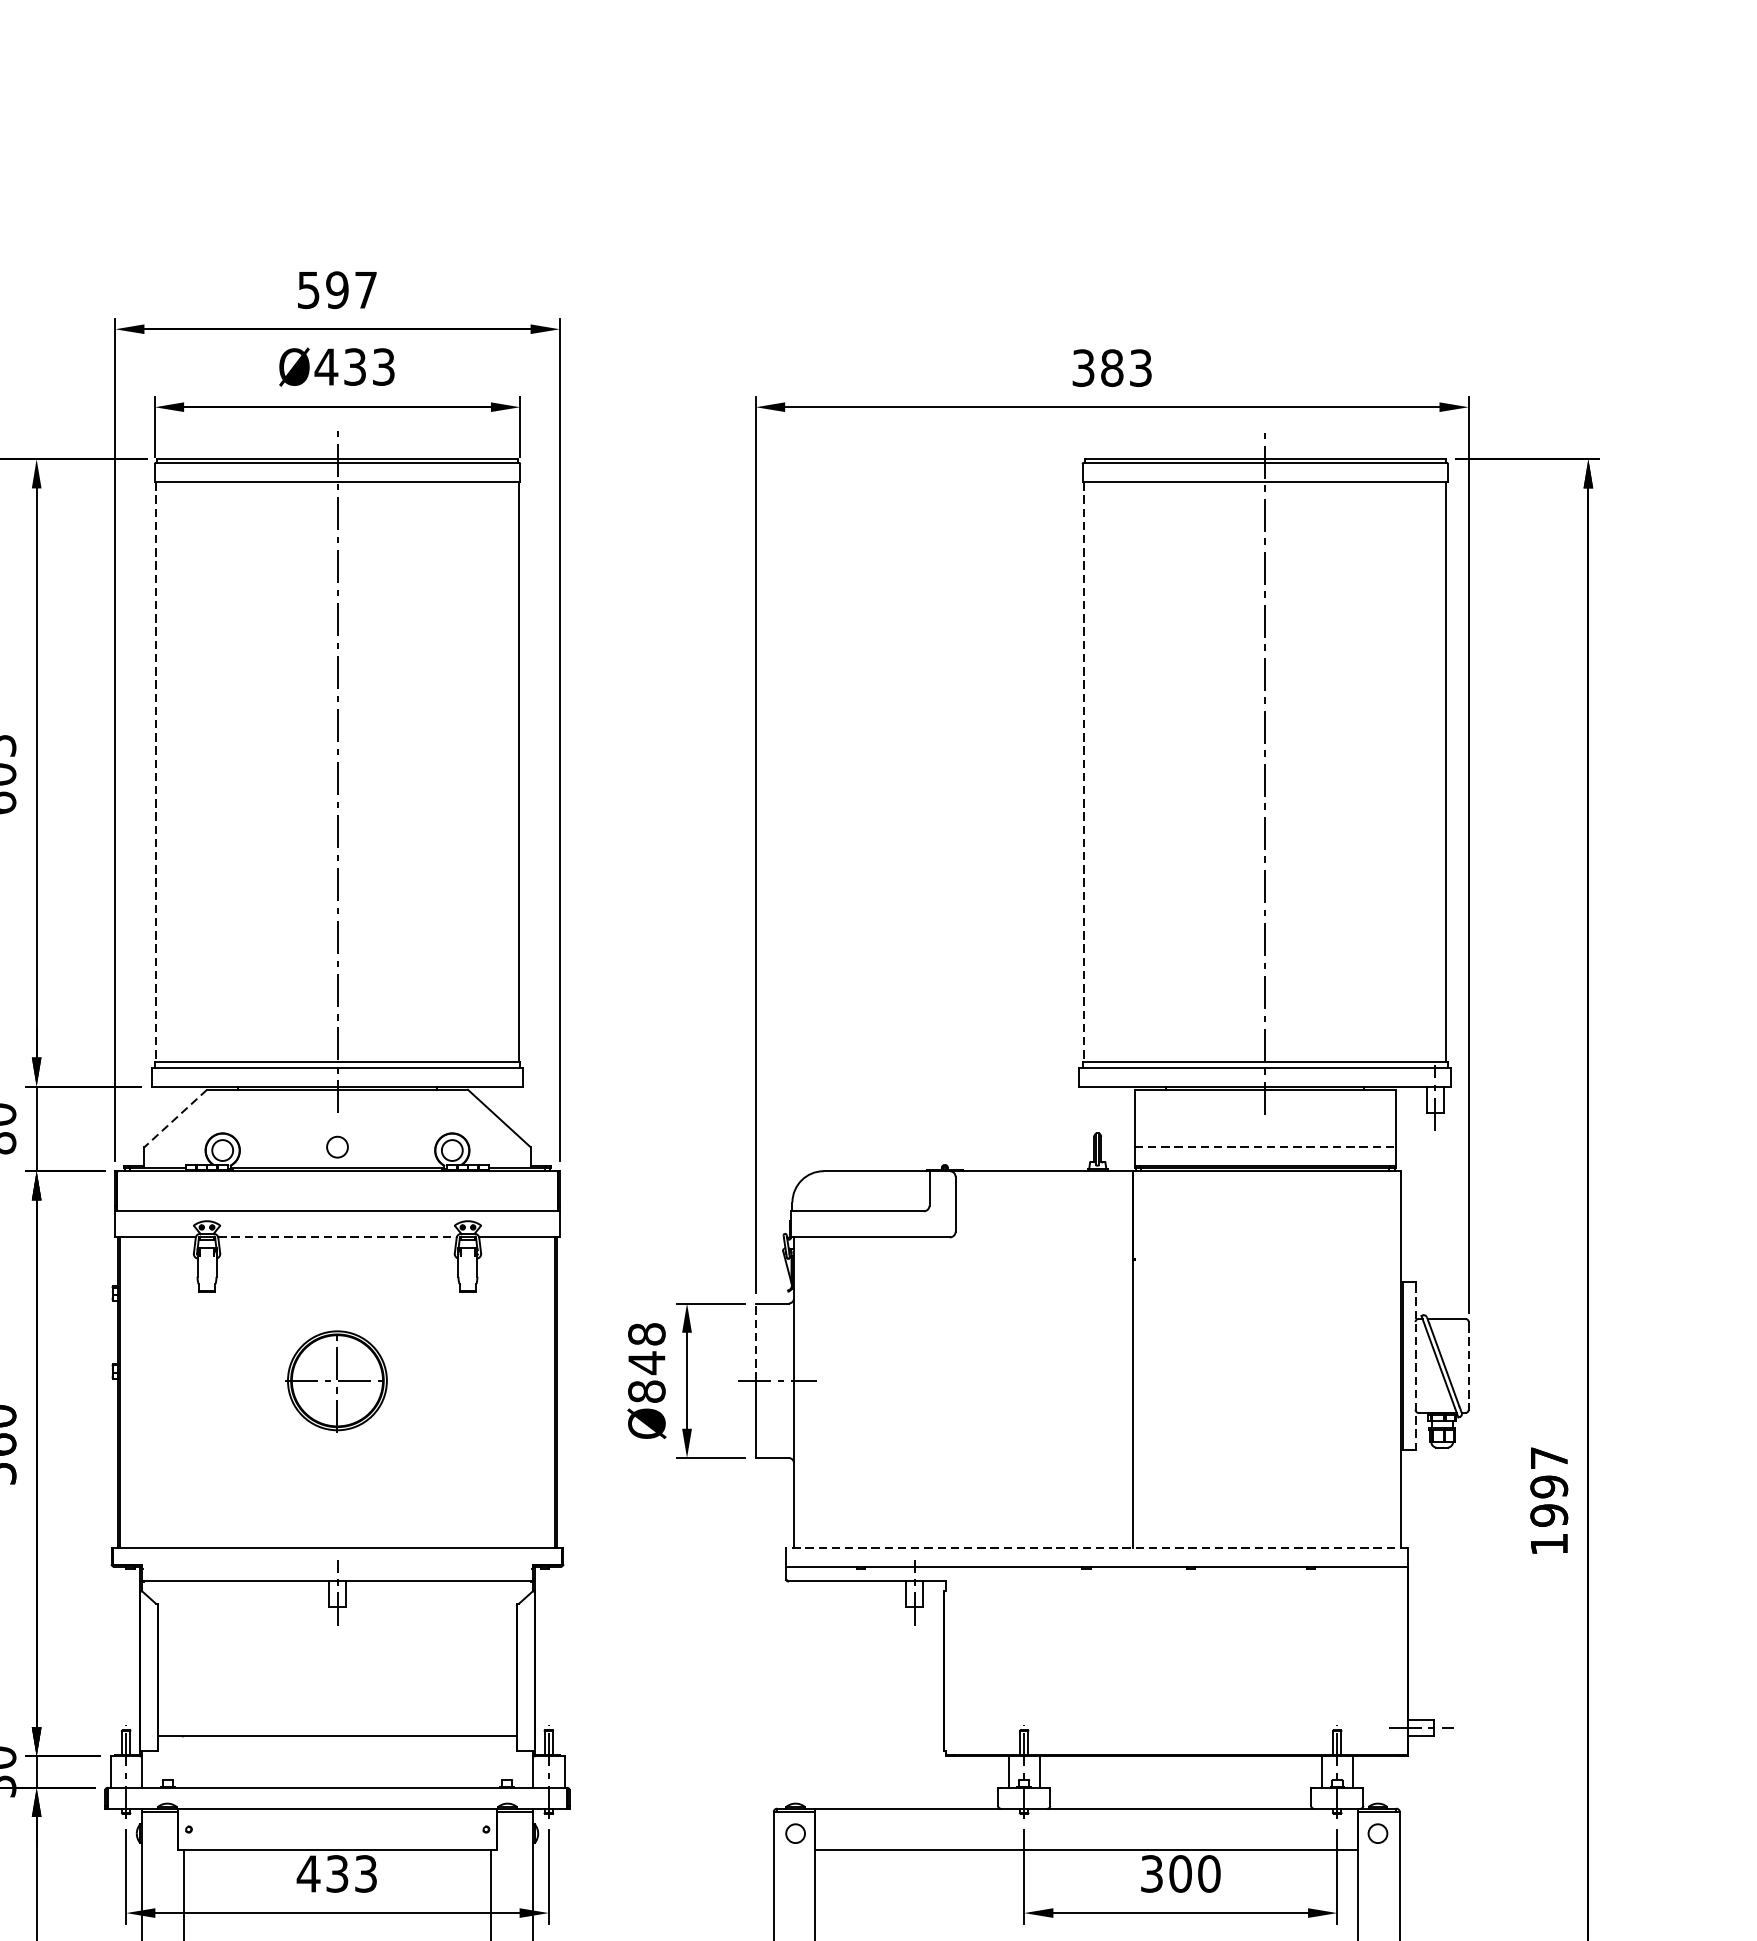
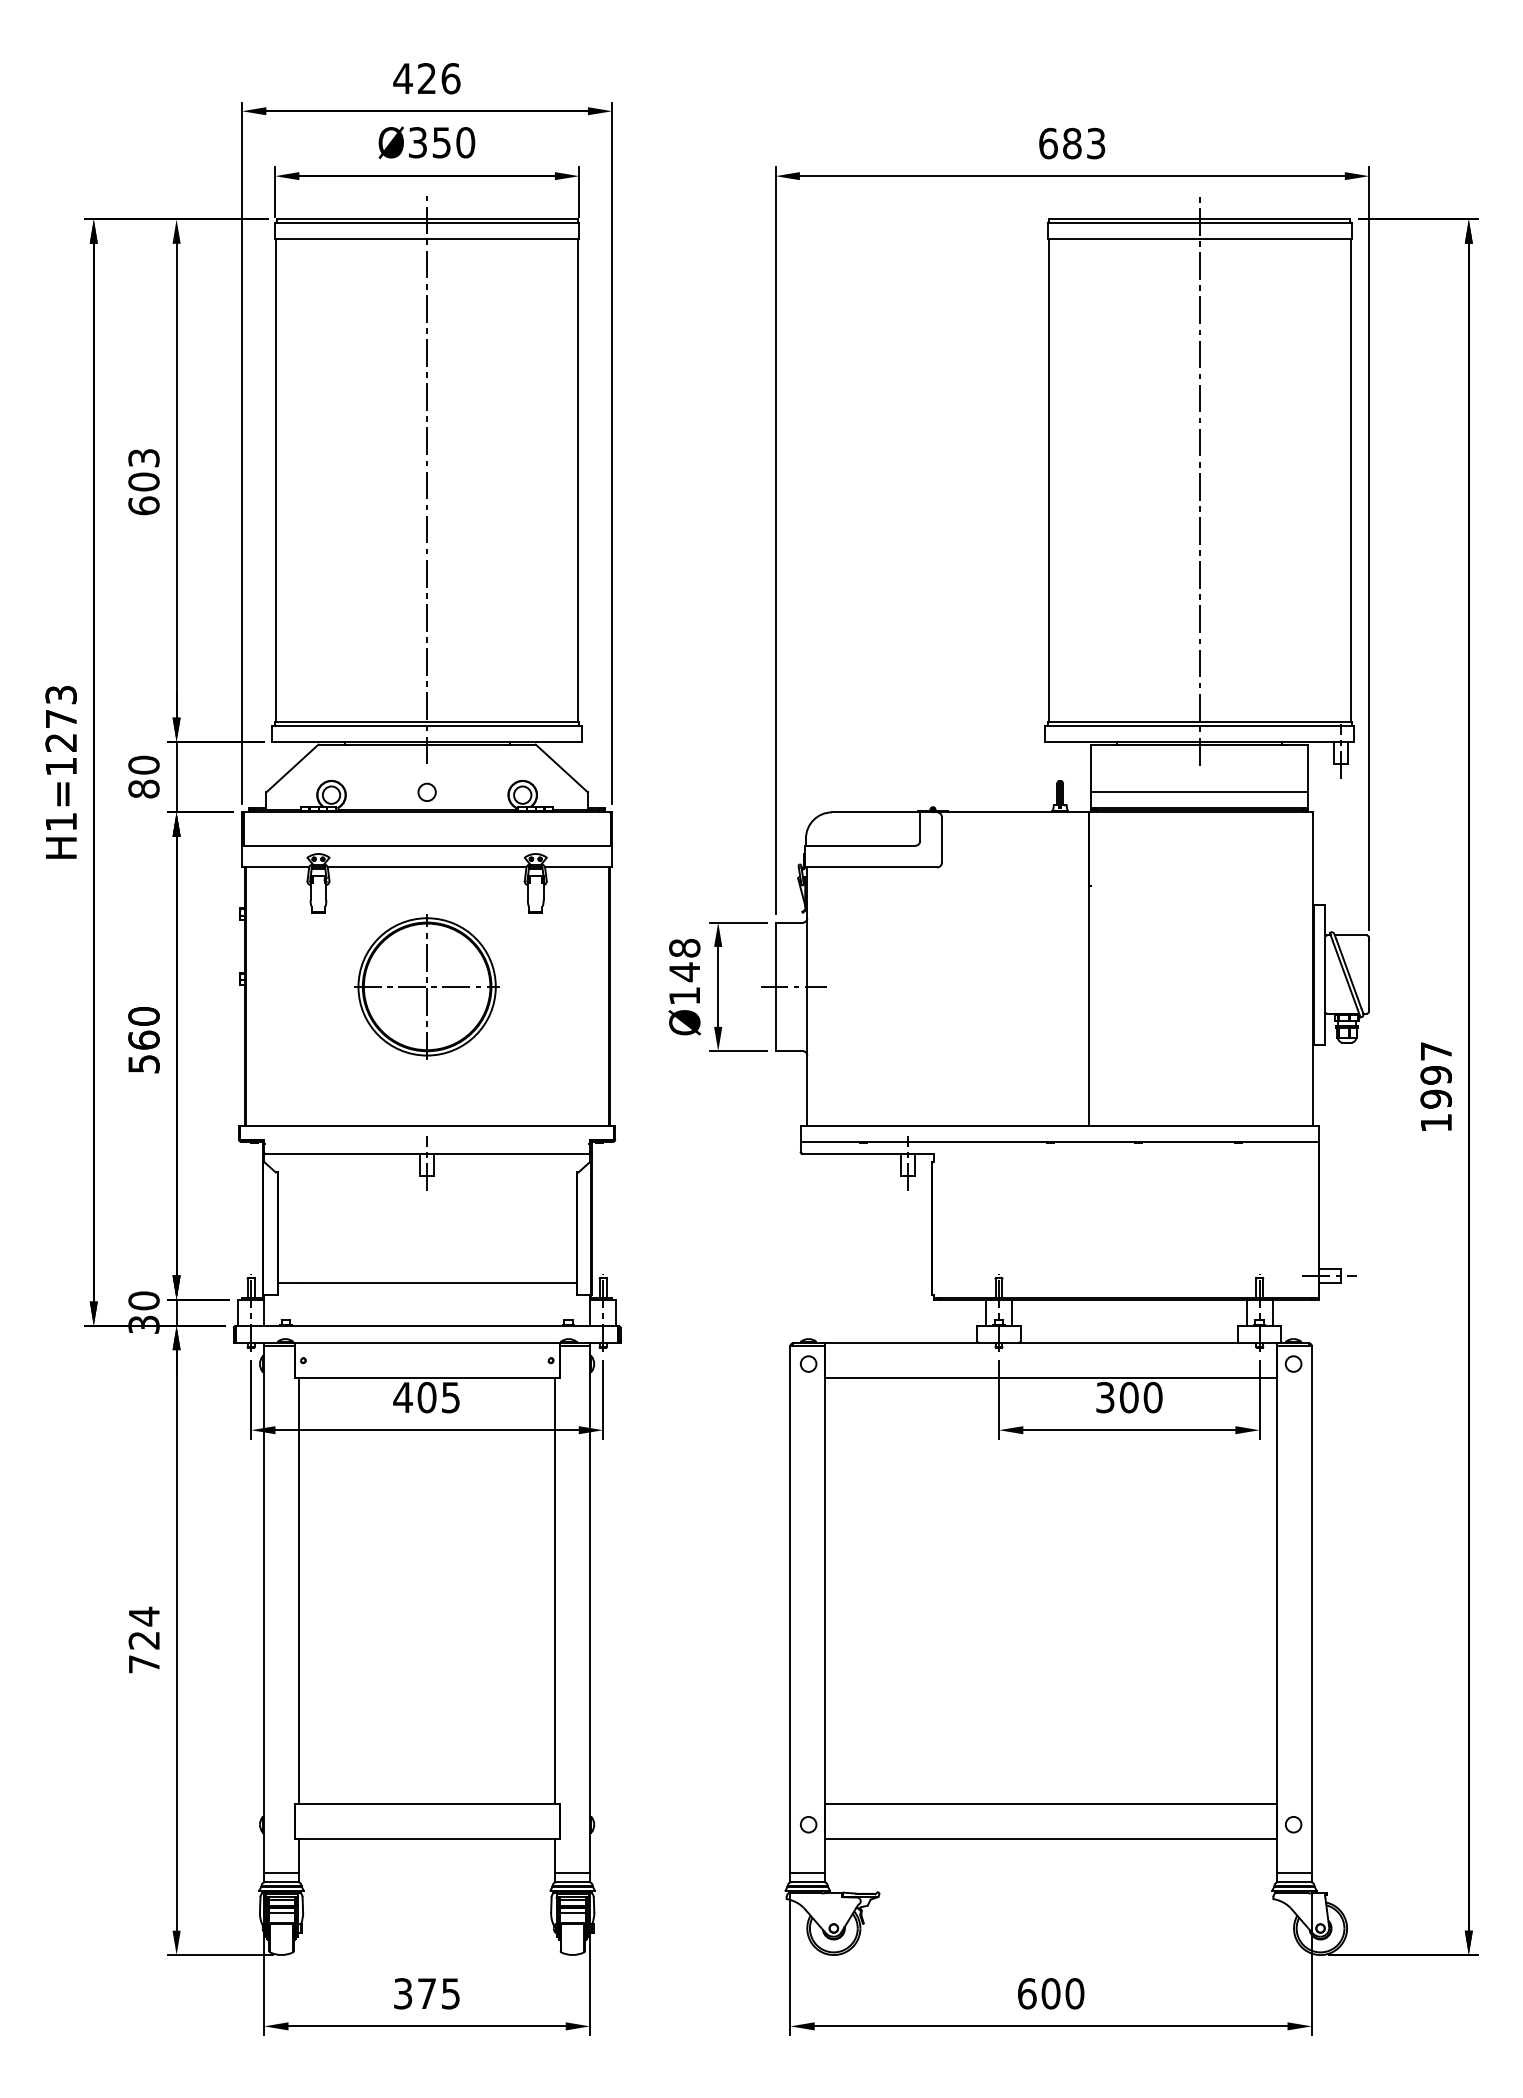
text: (336, 289) -> (426, 78), 597 -> 426
text: (354, 366) -> (441, 142), Ø433 -> Ø350
text: (1083, 367) -> (1048, 143), 383 -> 683
line: (156, 772) -> (276, 480), dashed -> solid
line: (1083, 772) -> (1048, 480), dashed -> solid
line: (175, 1118) -> (292, 768), dashed -> solid
line: (1264, 1147) -> (1199, 792), dashed -> solid
line: (337, 1237) -> (427, 867), dashed -> solid
line: (755, 1341) -> (775, 954), dashed -> solid
line: (1469, 1365) -> (1369, 974), dashed -> solid
line: (1415, 1367) -> (1324, 975), dashed -> solid
part: (336, 1380) -> (426, 986), size x1.67
text: (646, 1391) -> (684, 995), Ø848 -> Ø148
line: (1096, 1547) -> (1059, 1125), dashed -> solid
text: (351, 1873) -> (438, 1397), 433 -> 405

